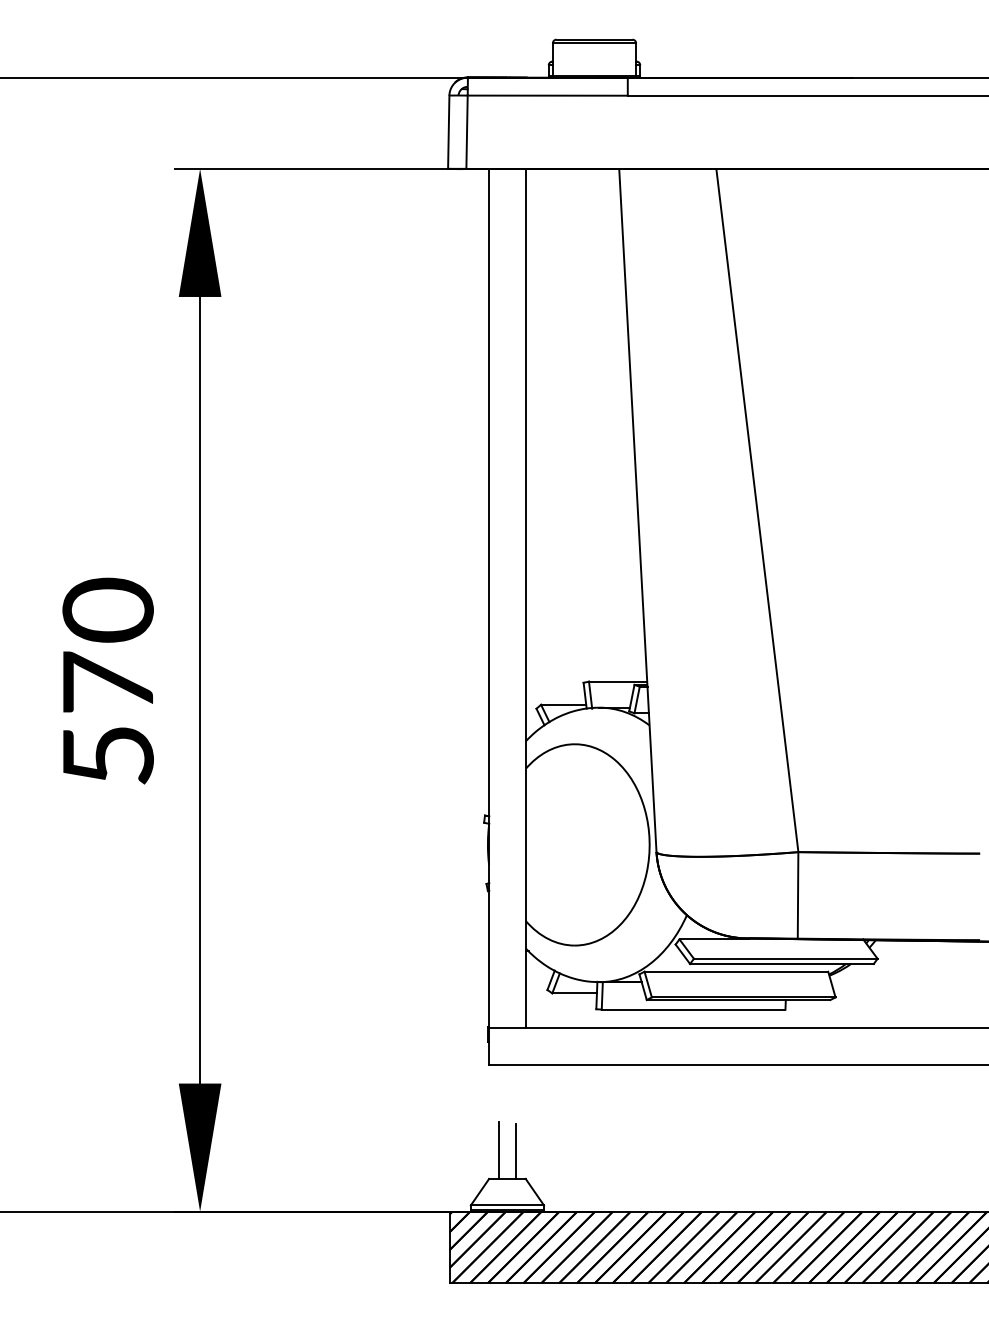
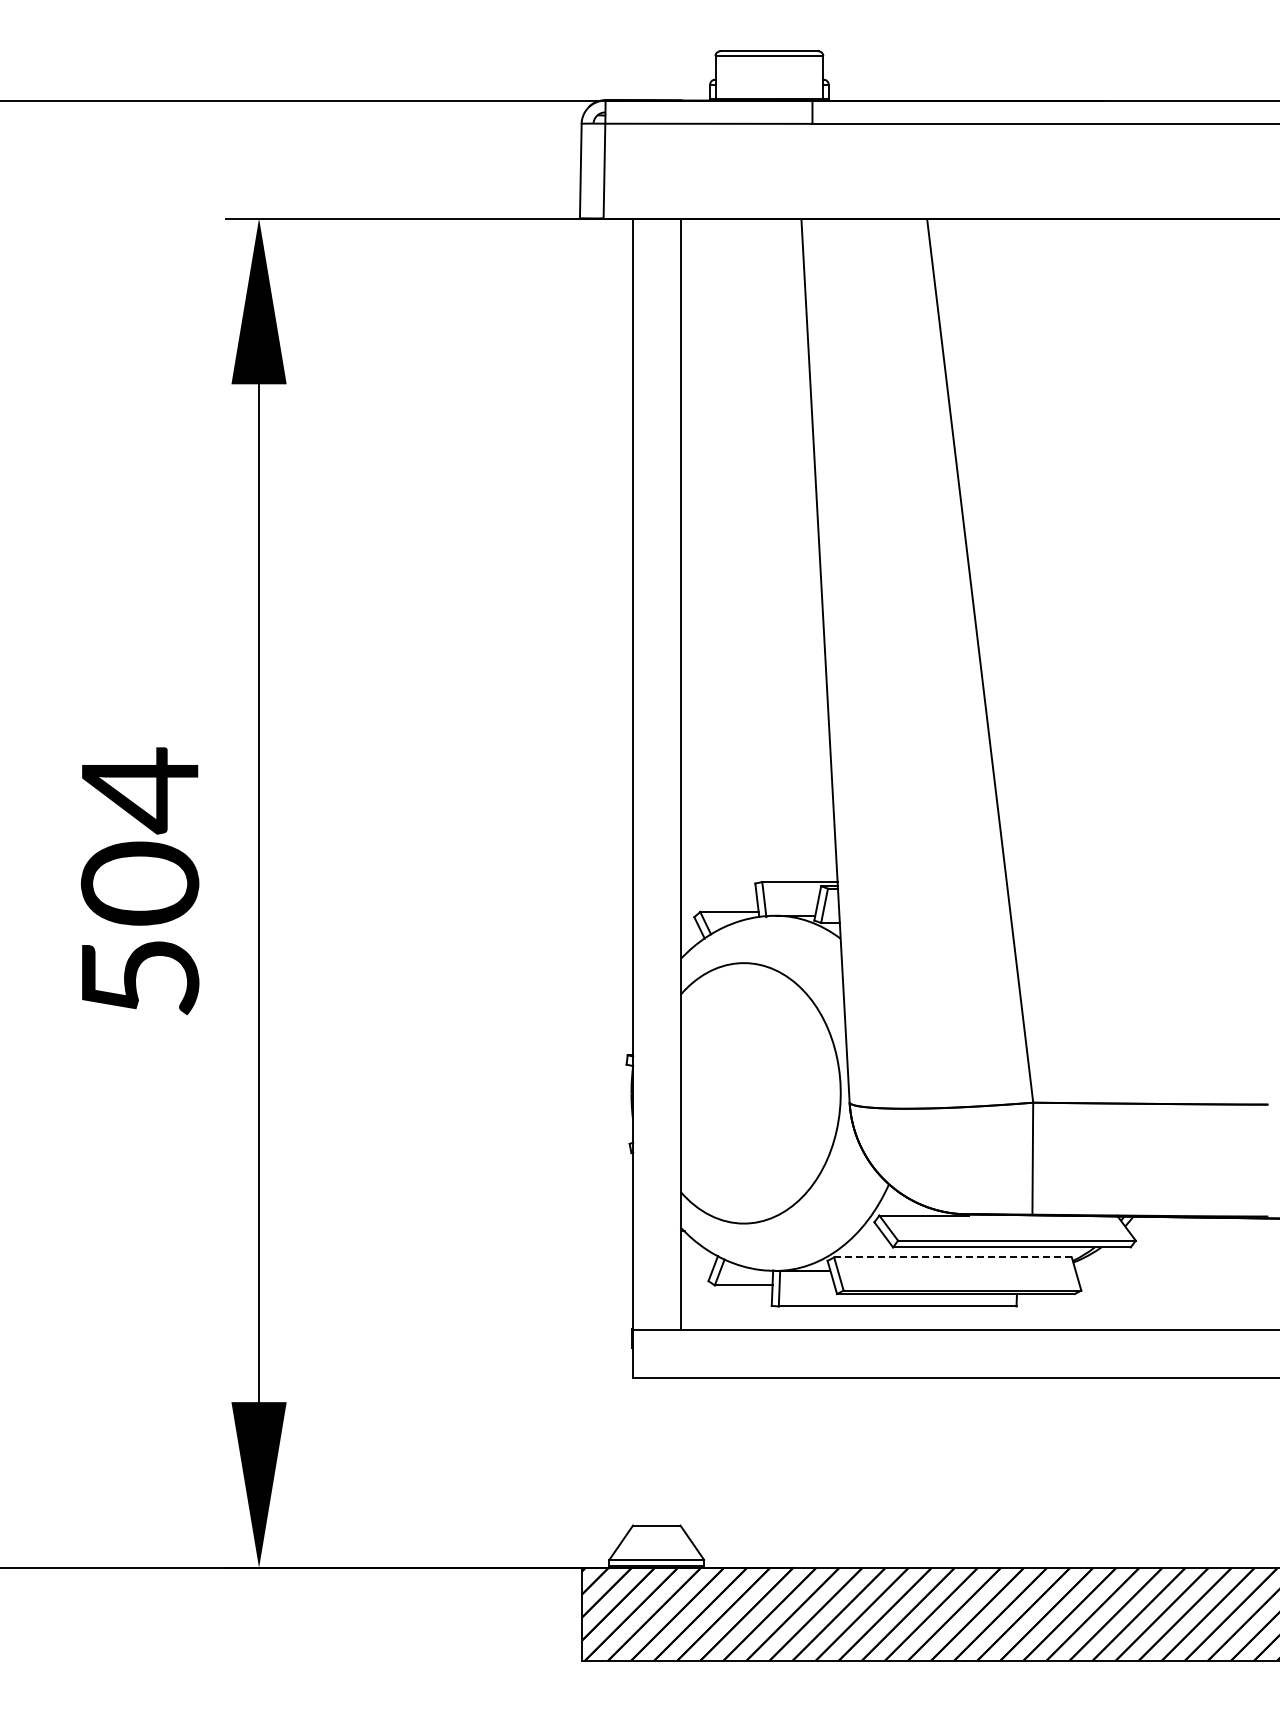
text: (107, 646) -> (139, 836), 570 -> 504
line: (736, 971) -> (953, 1257), solid -> dashed
line: (498, 1150) -> (645, 1488), removed
line: (516, 1151) -> (668, 1489), removed

